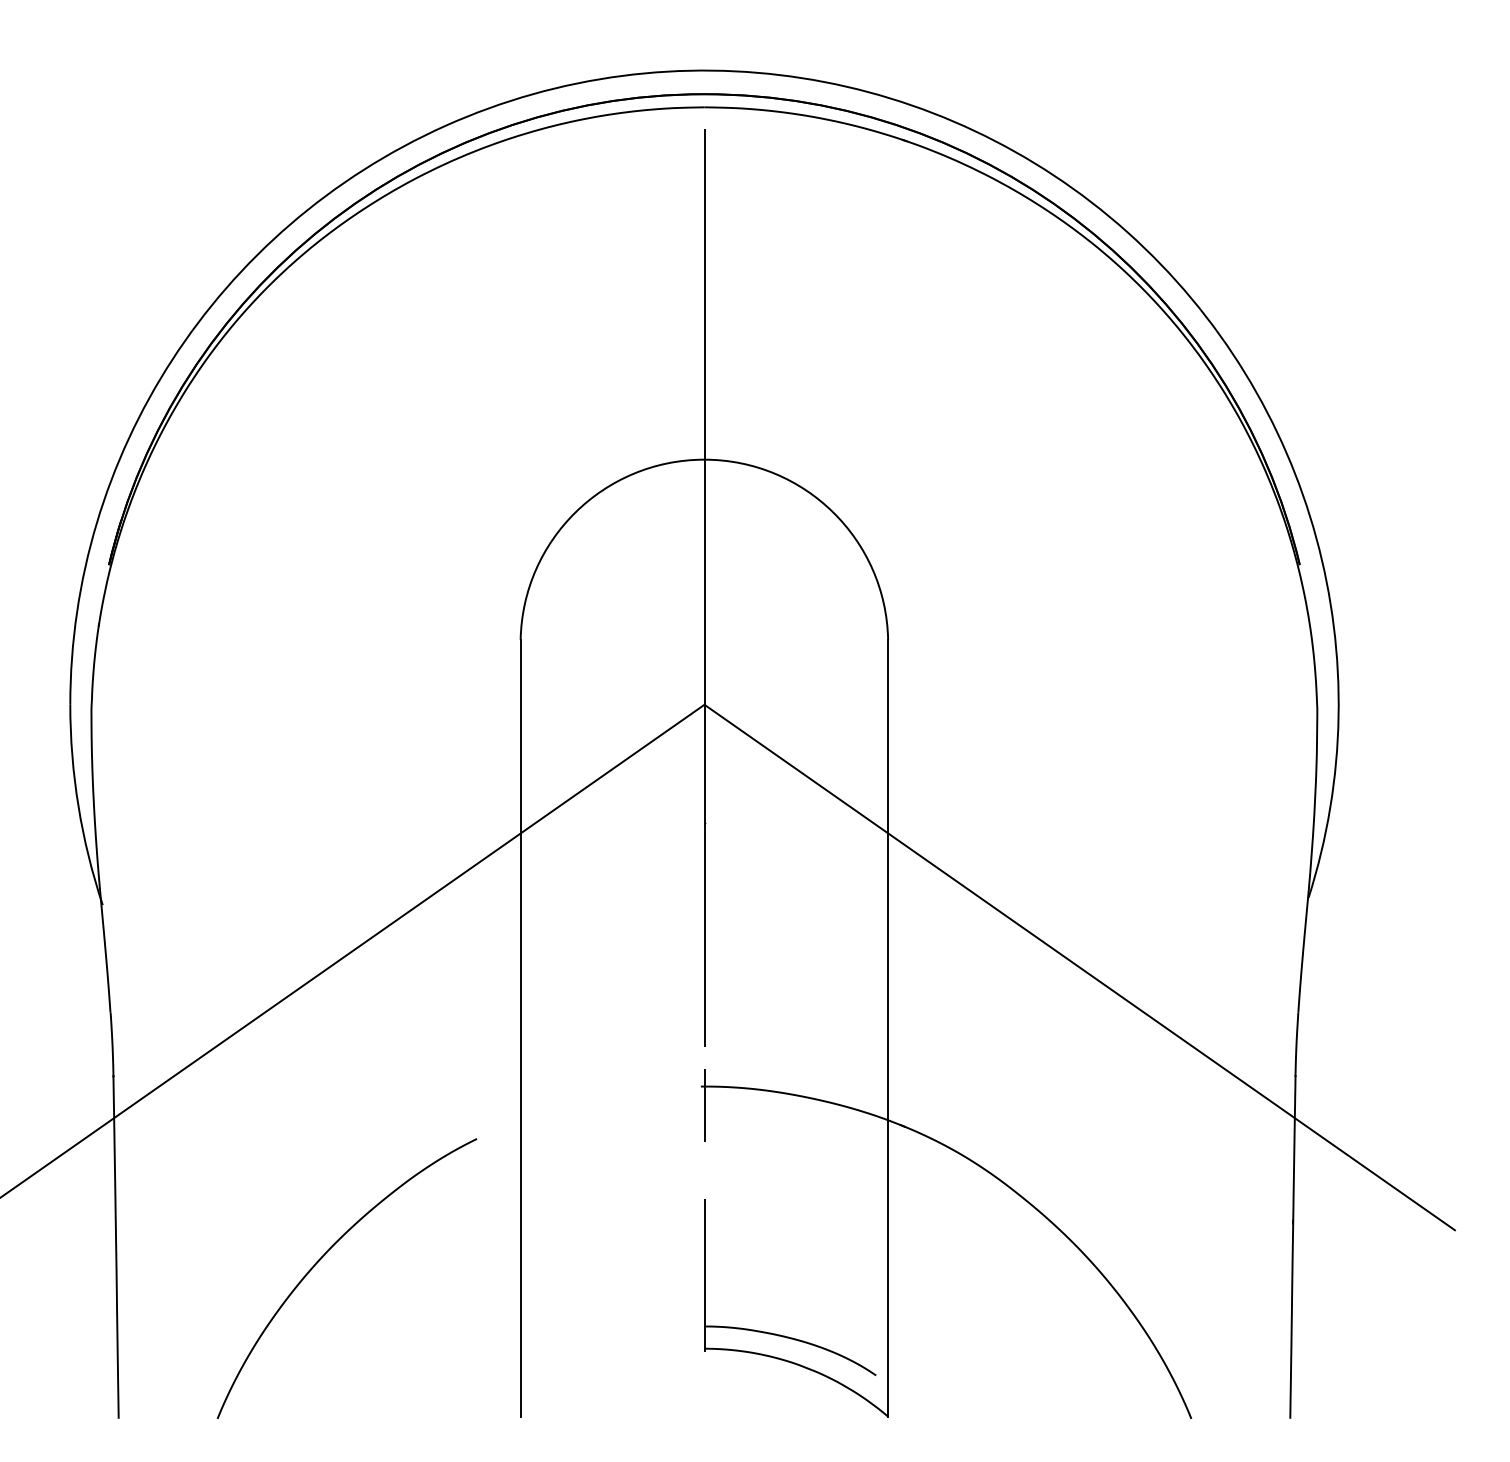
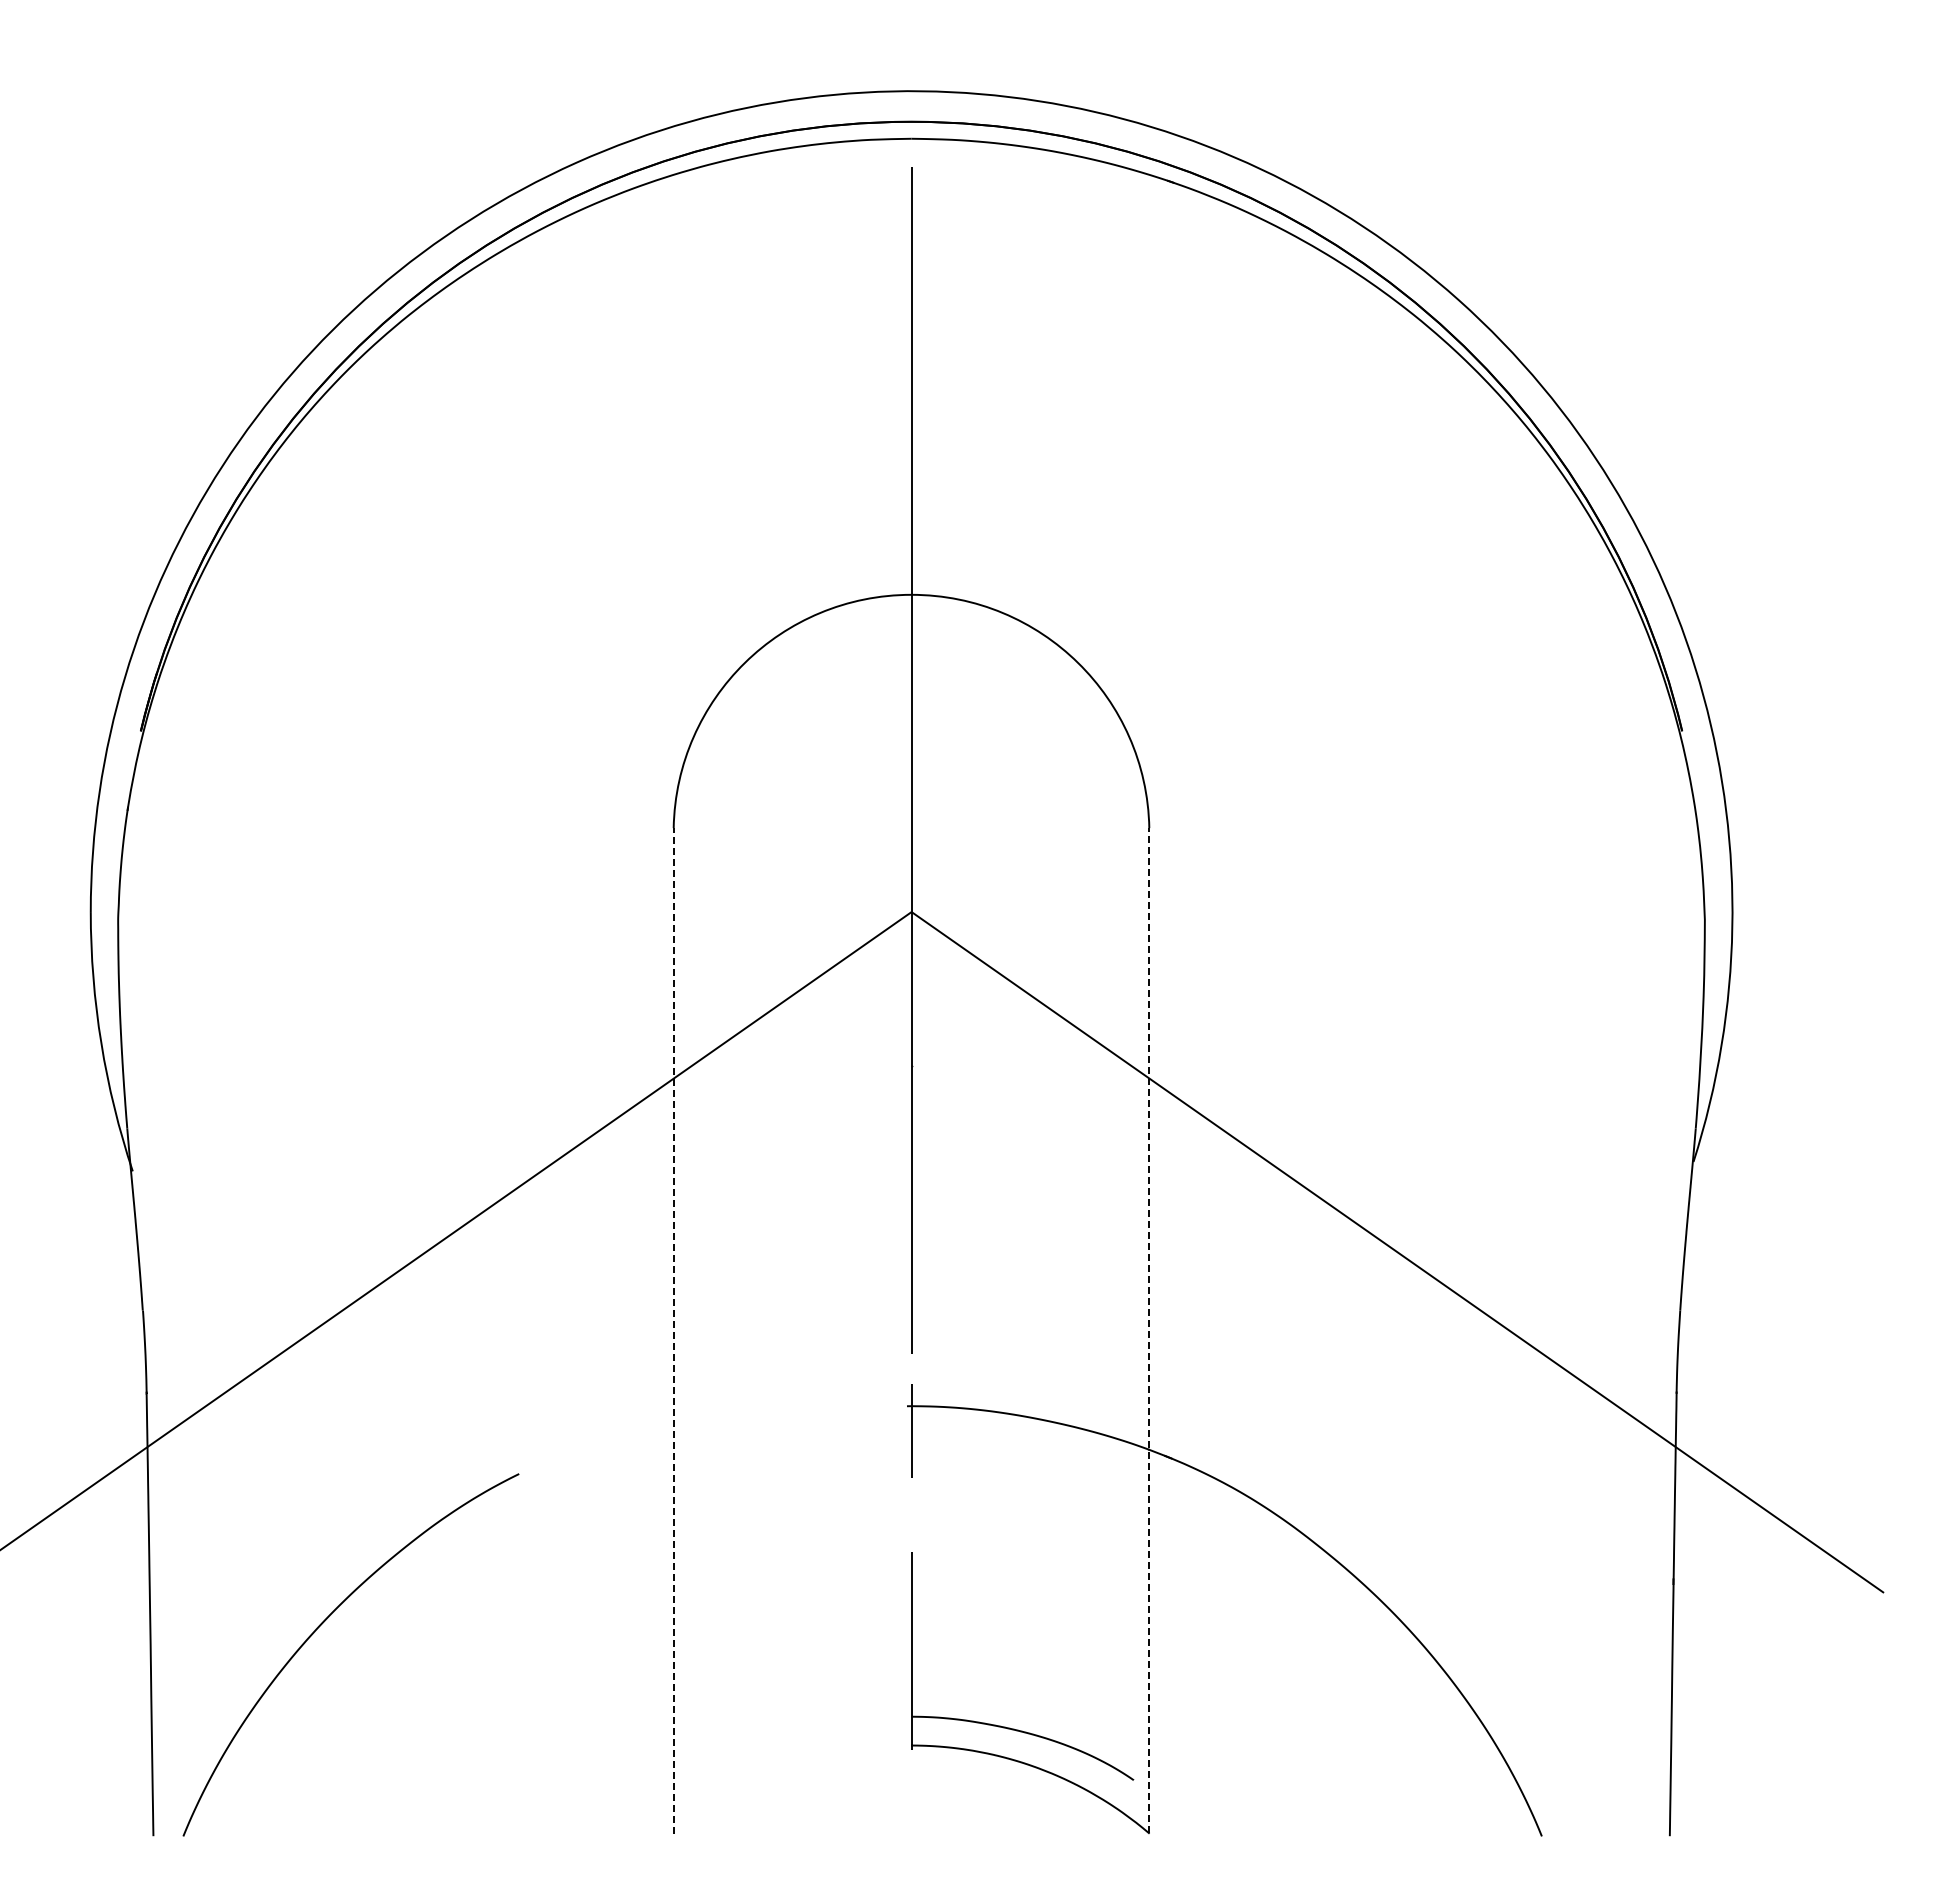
line: (520, 1028) -> (673, 1330), solid -> dashed
line: (888, 1028) -> (1149, 1330), solid -> dashed
curve: (324, 1255) -> (321, 1625), moved

